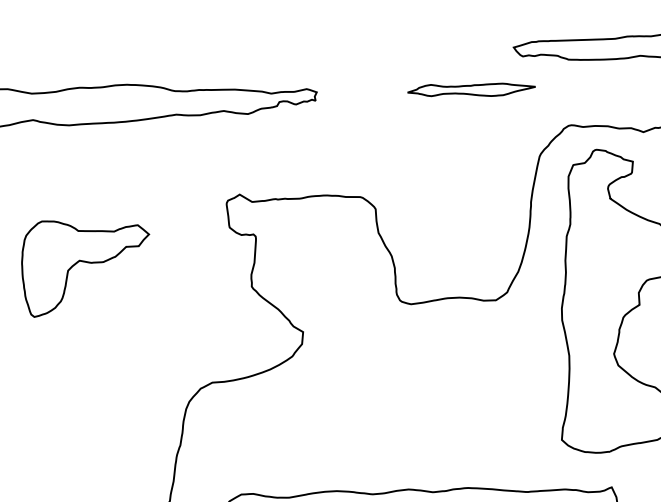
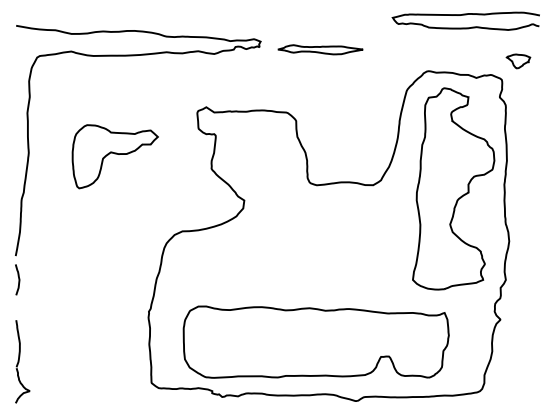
part: (471, 89) -> (320, 49), moved
part: (85, 266) -> (114, 156), moved

